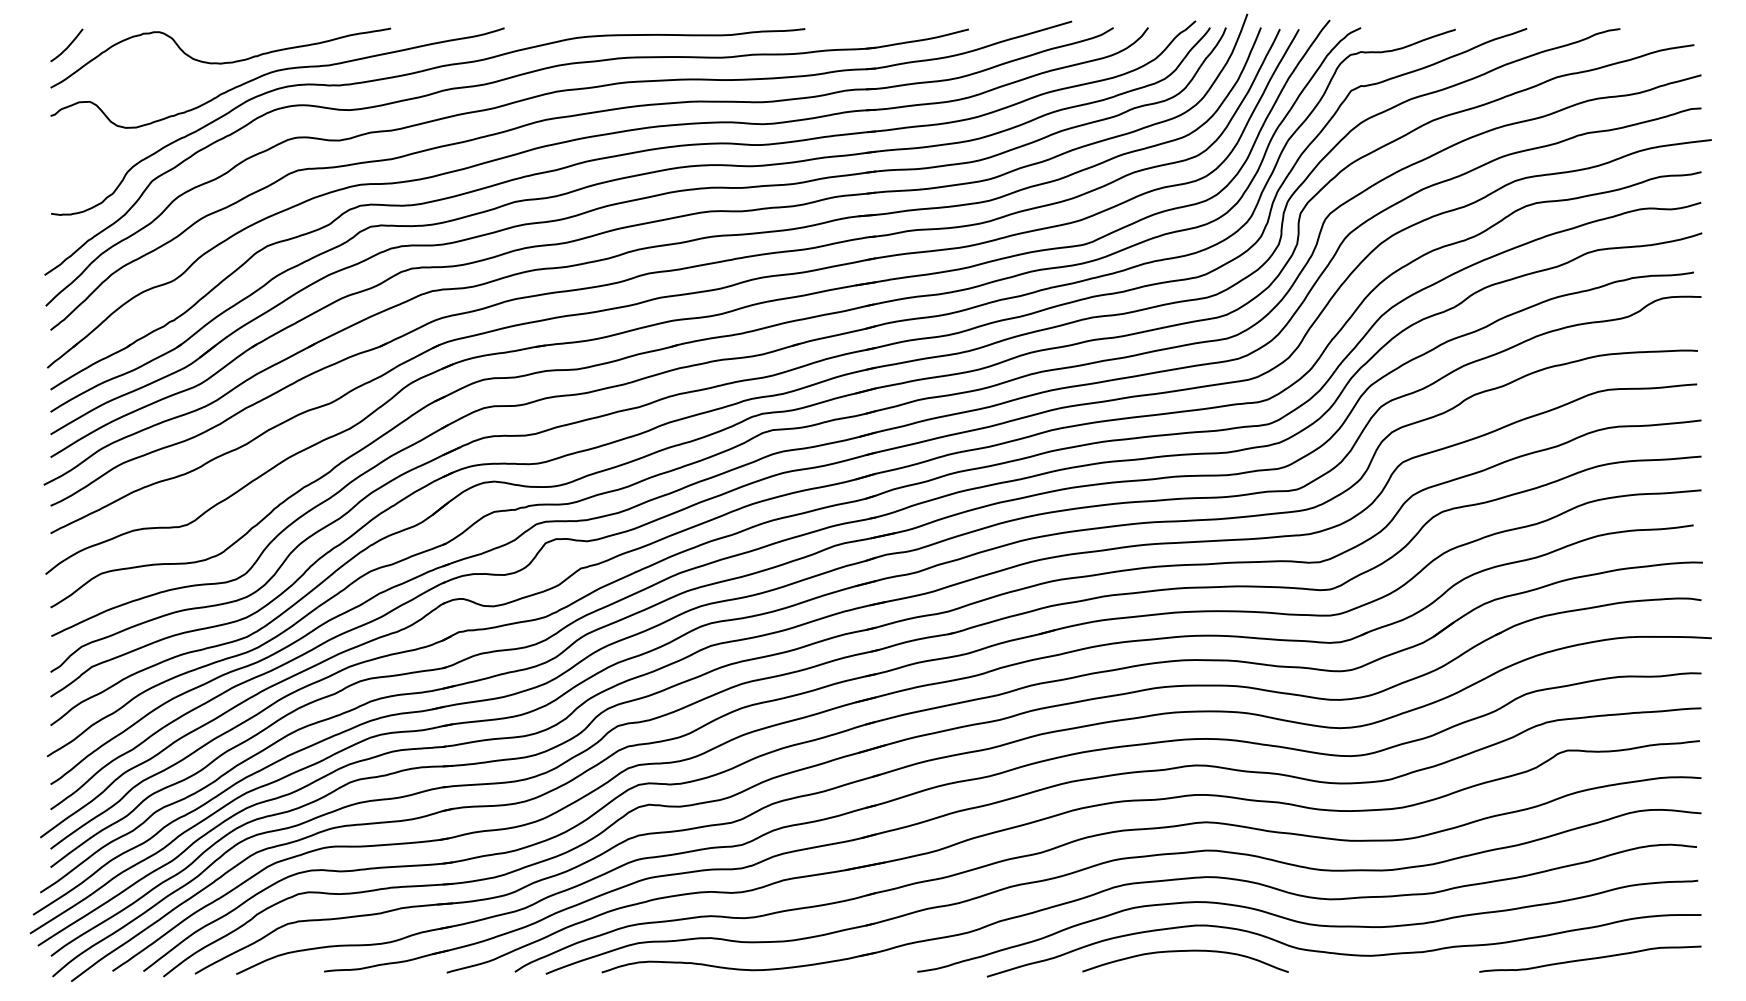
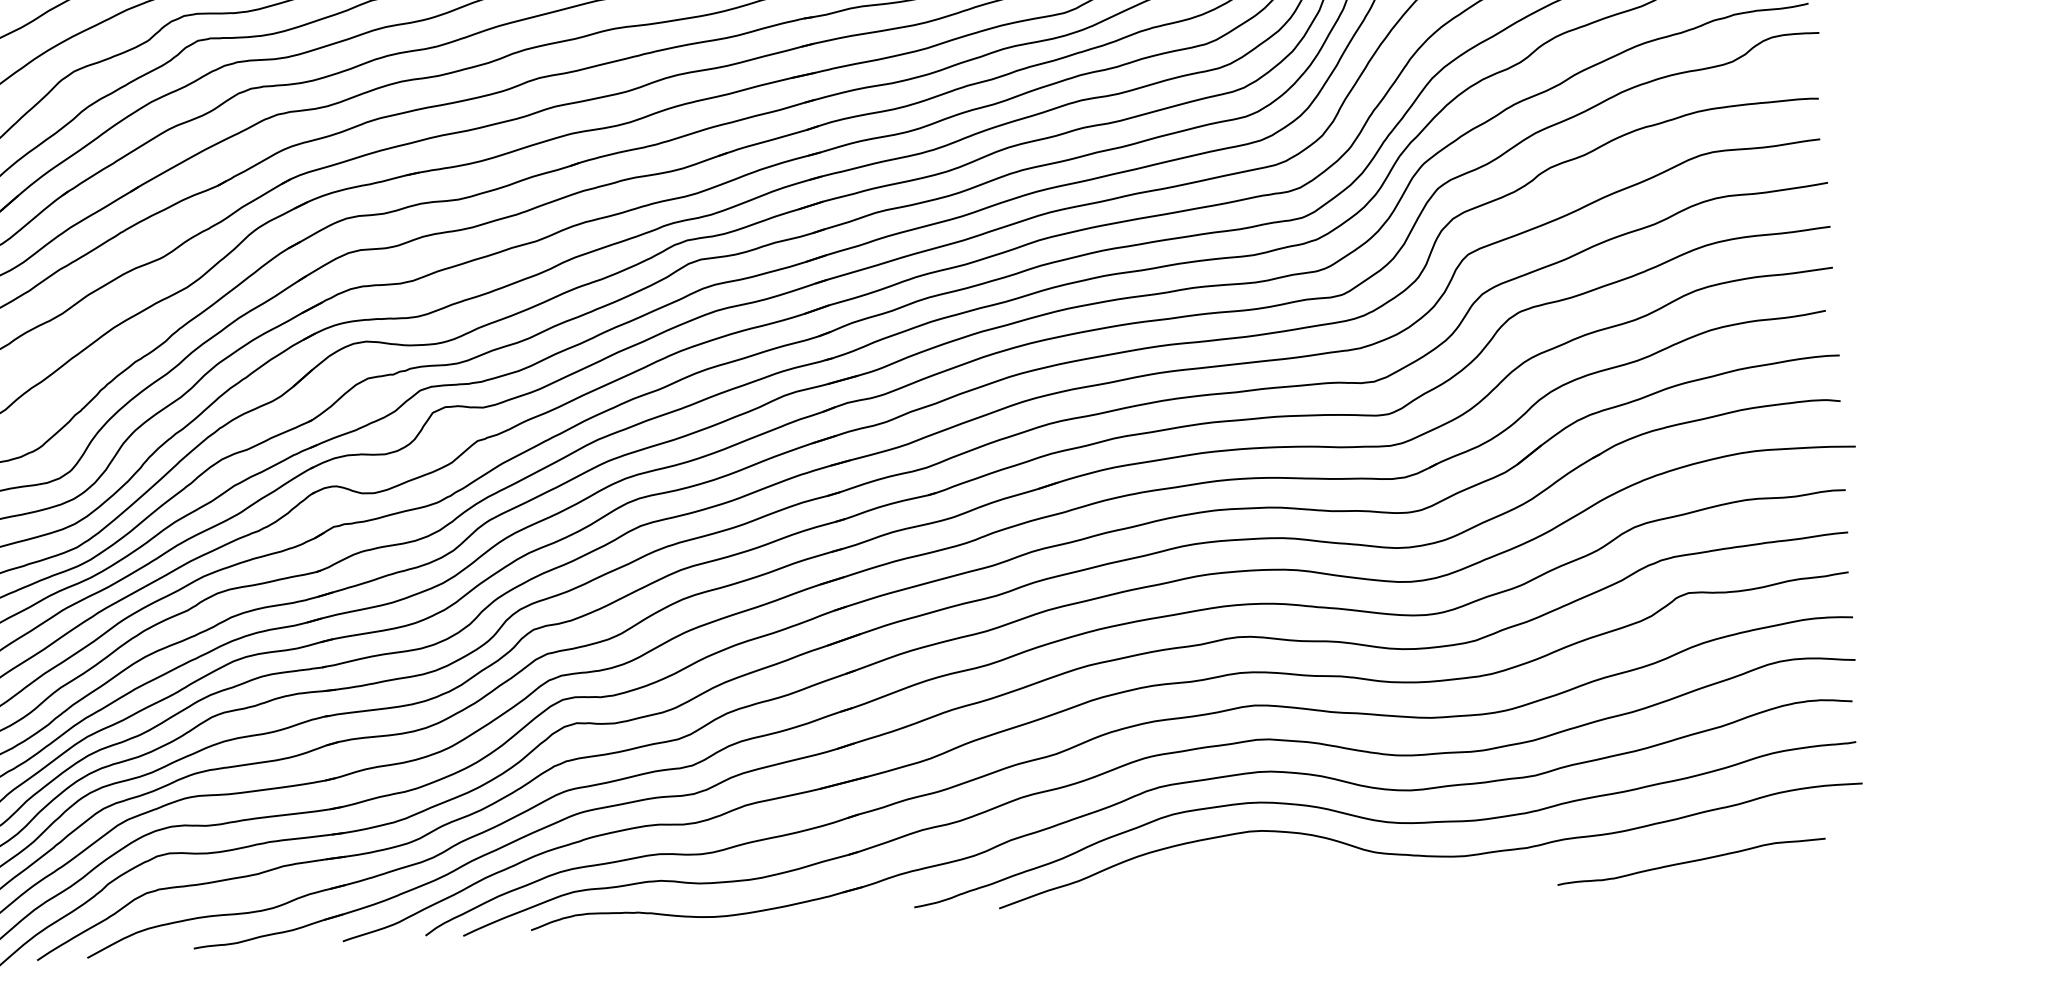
curve: (1185, 951) -> (1238, 863), removed
curve: (1590, 958) -> (1691, 860), moved

